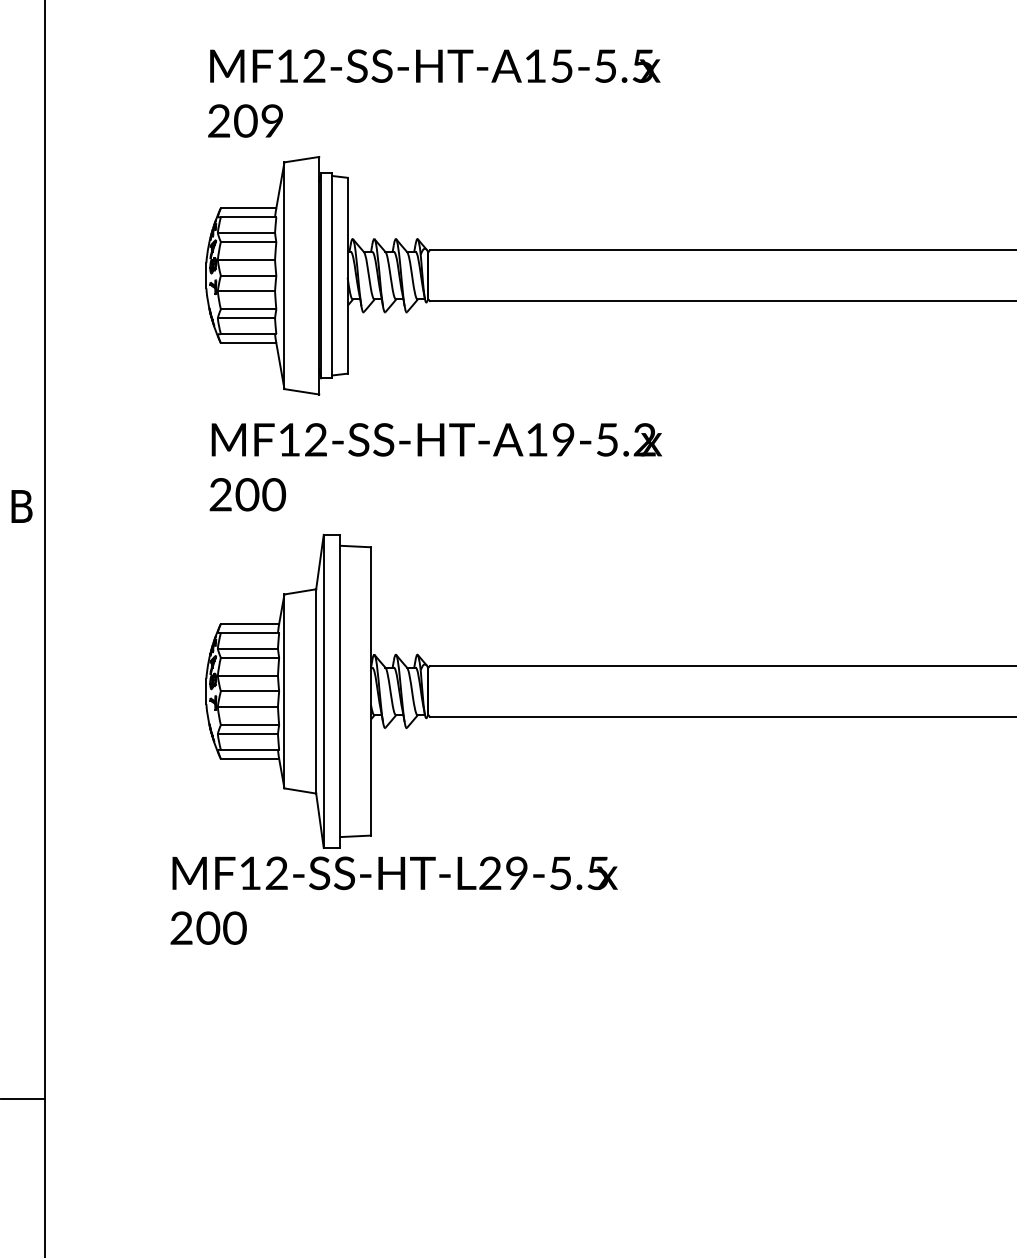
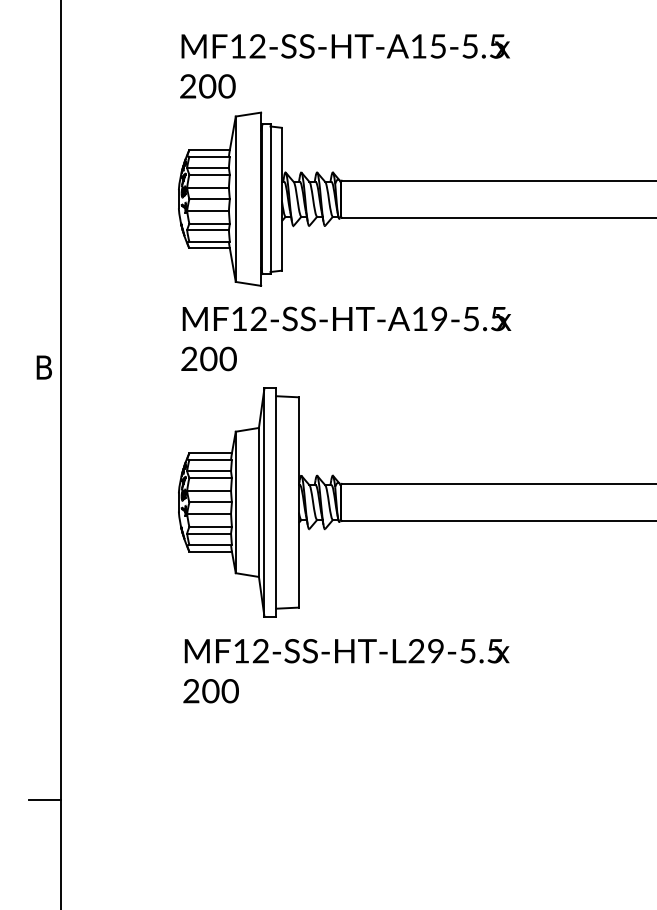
text: (272, 121) -> (227, 86), 209 -> 200
text: (644, 439) -> (498, 318), MF12-SS-HT-A19-5.2 -> MF12-SS-HT-A19-5.5
text: (393, 900) -> (345, 671), moved

